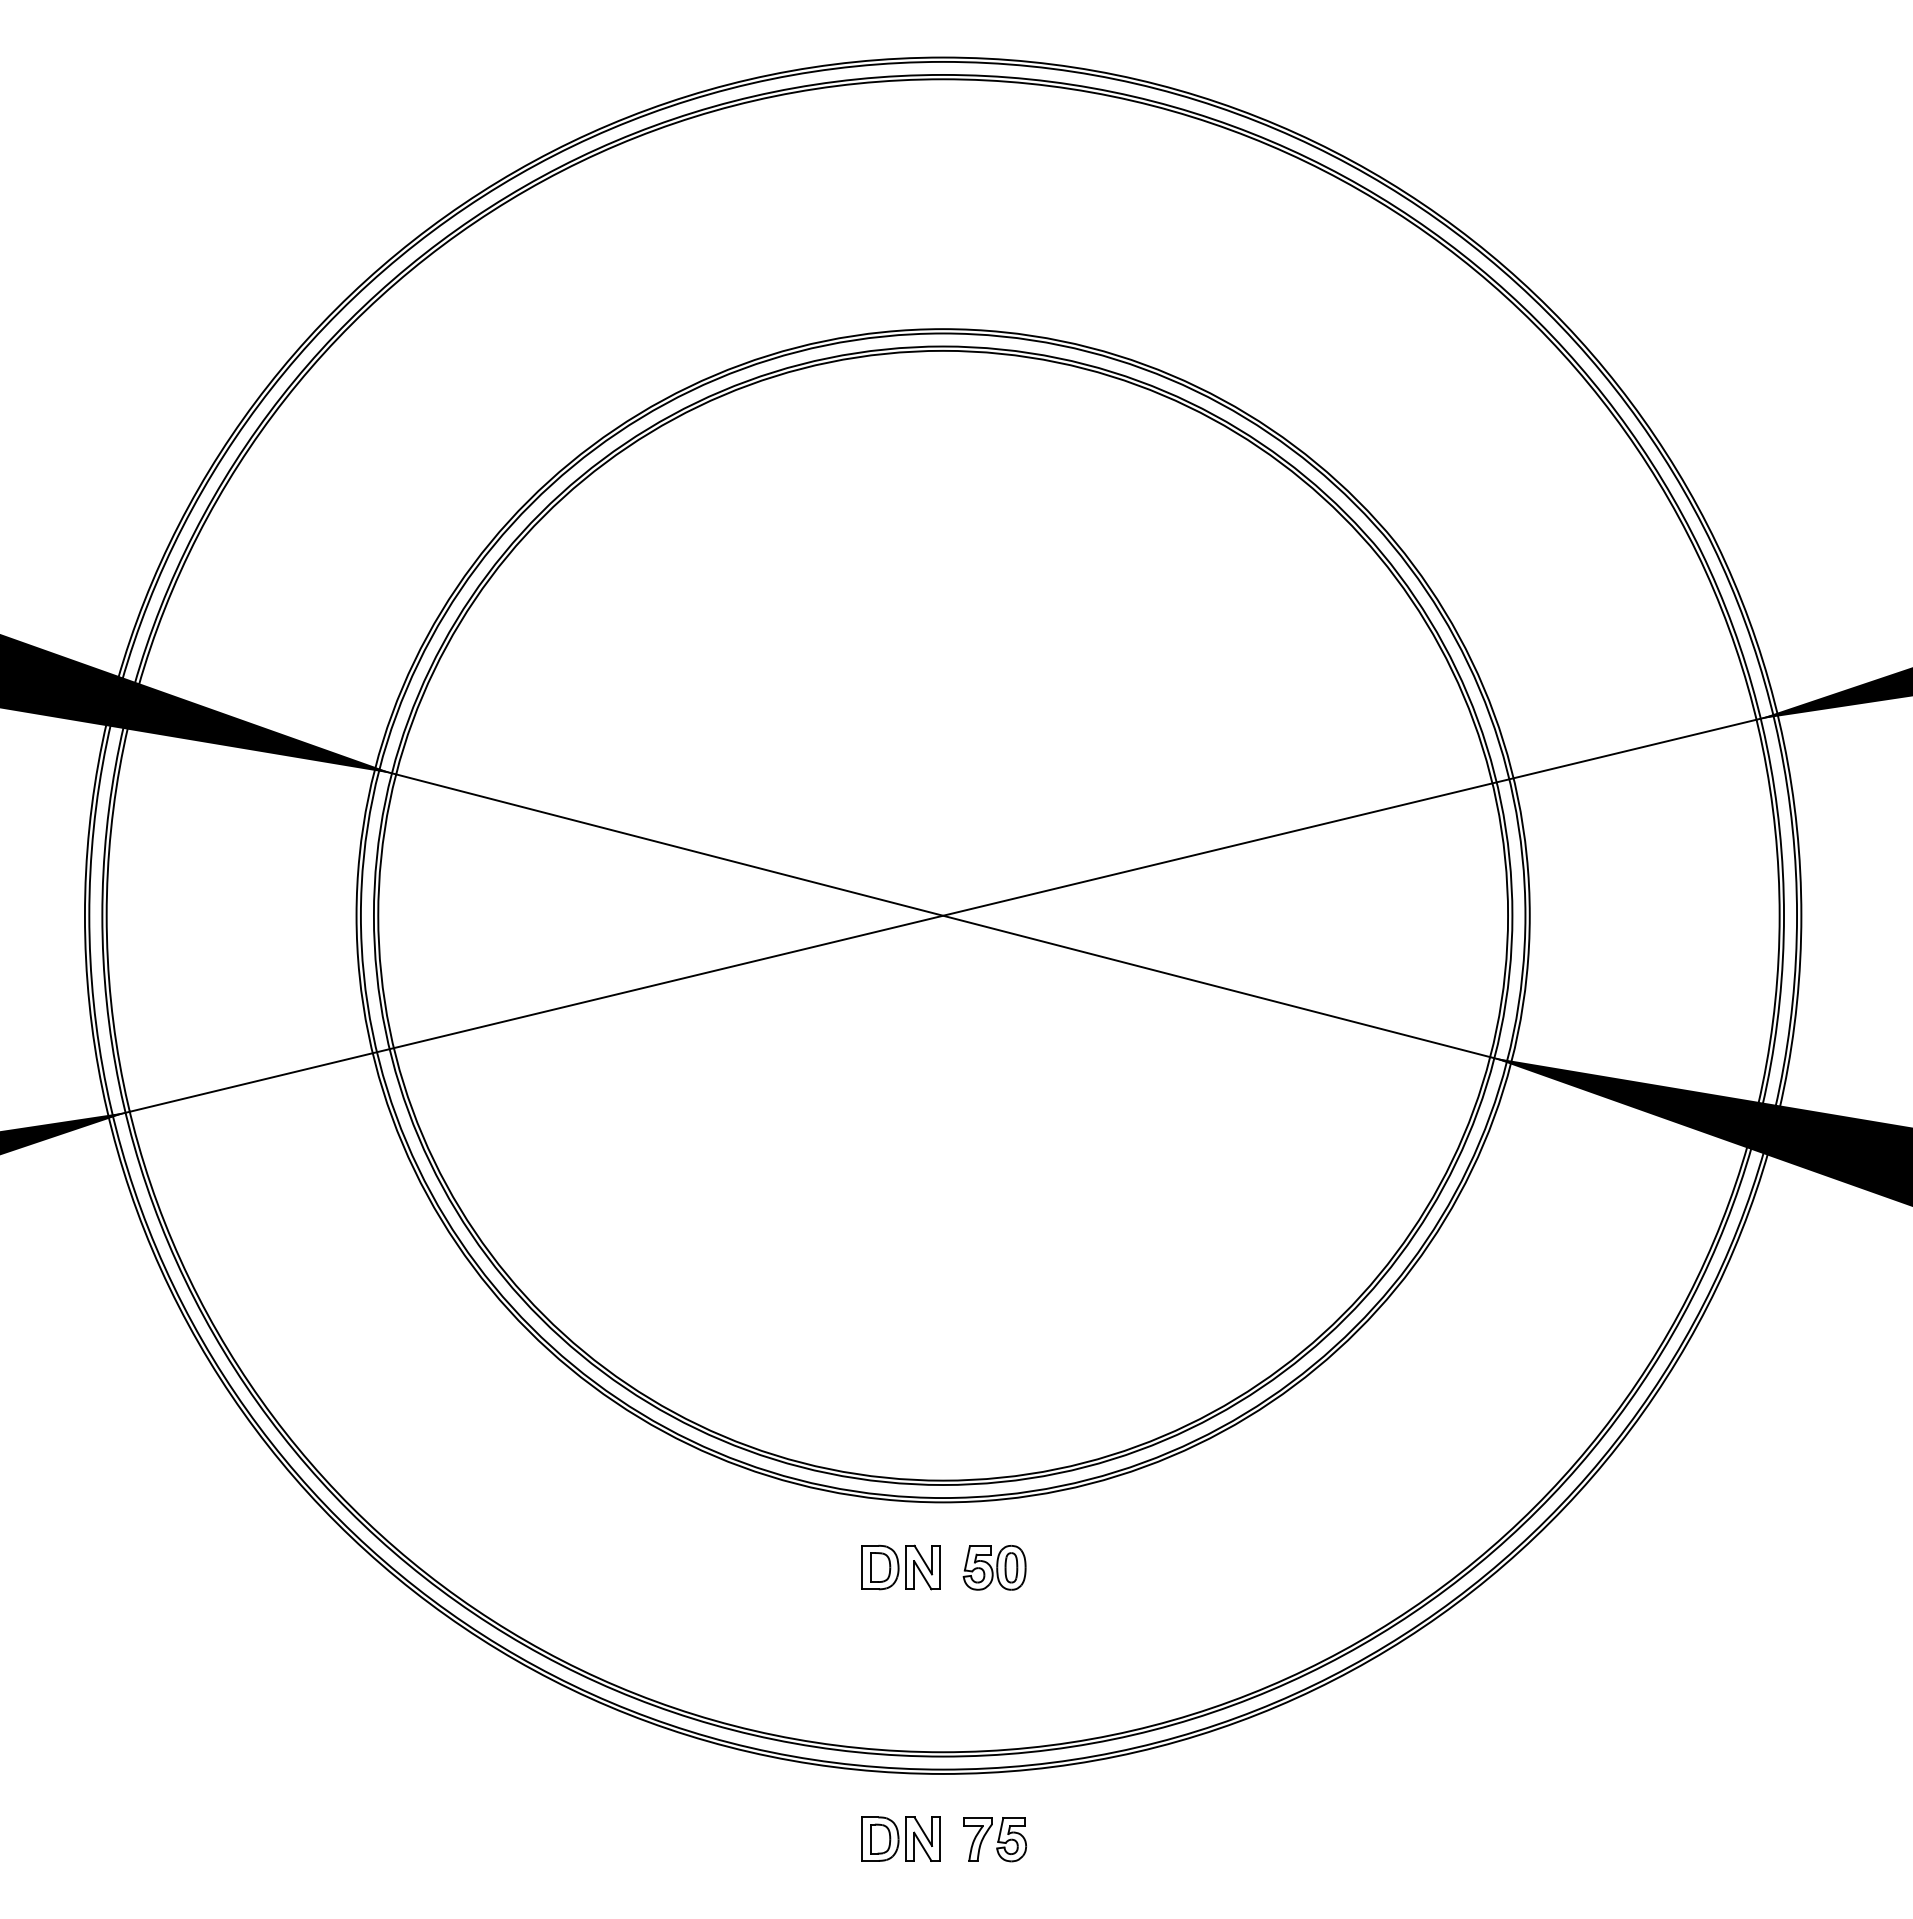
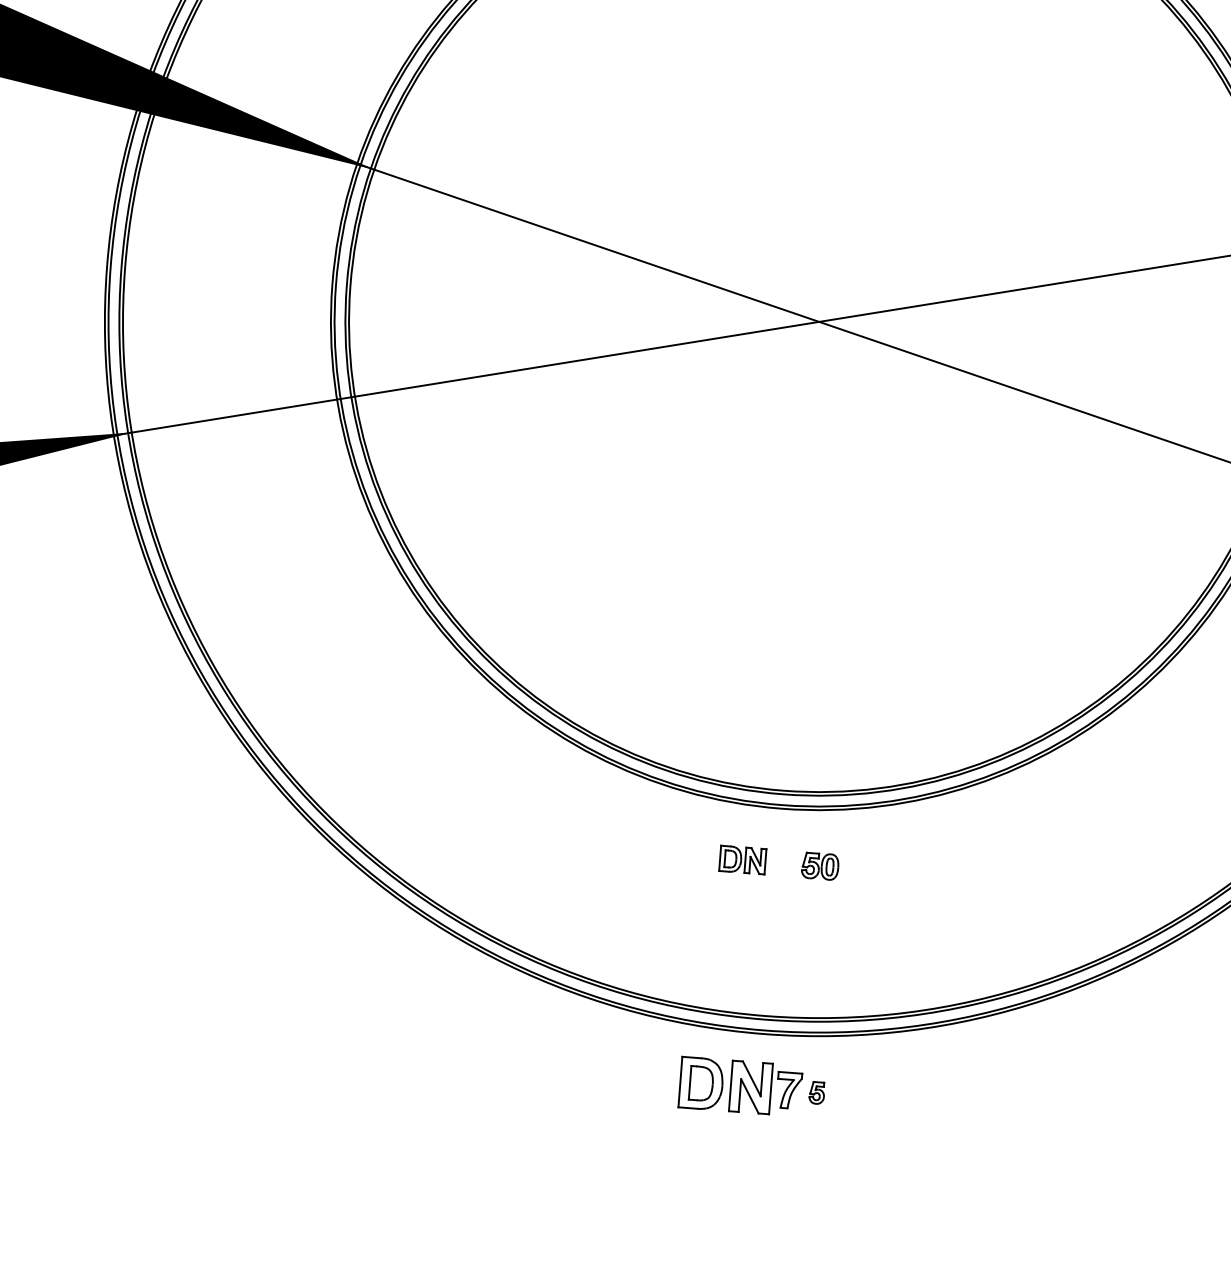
part: (900, 1567) -> (742, 860), size x0.7
part: (994, 1567) -> (820, 866), size x0.7
part: (900, 1838) -> (724, 1084), size x1.4
part: (1011, 1839) -> (816, 1092), size x0.6

